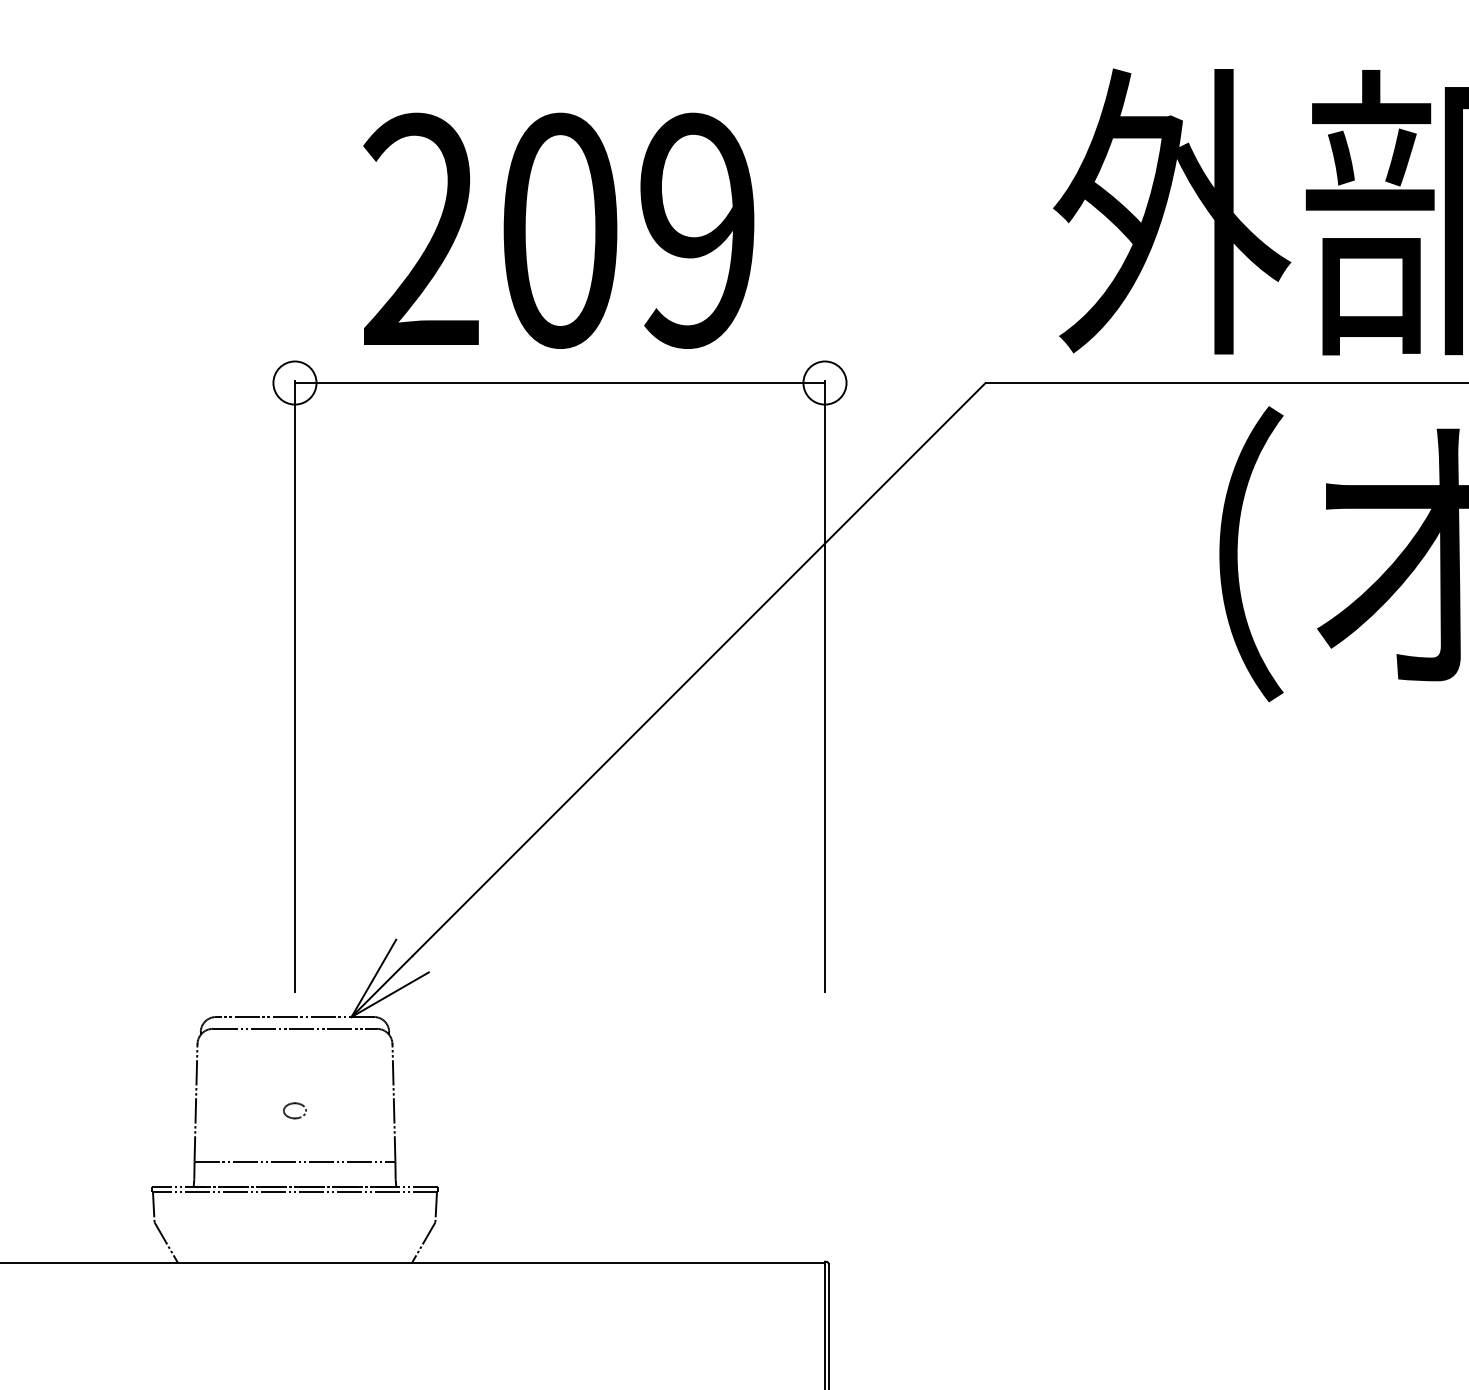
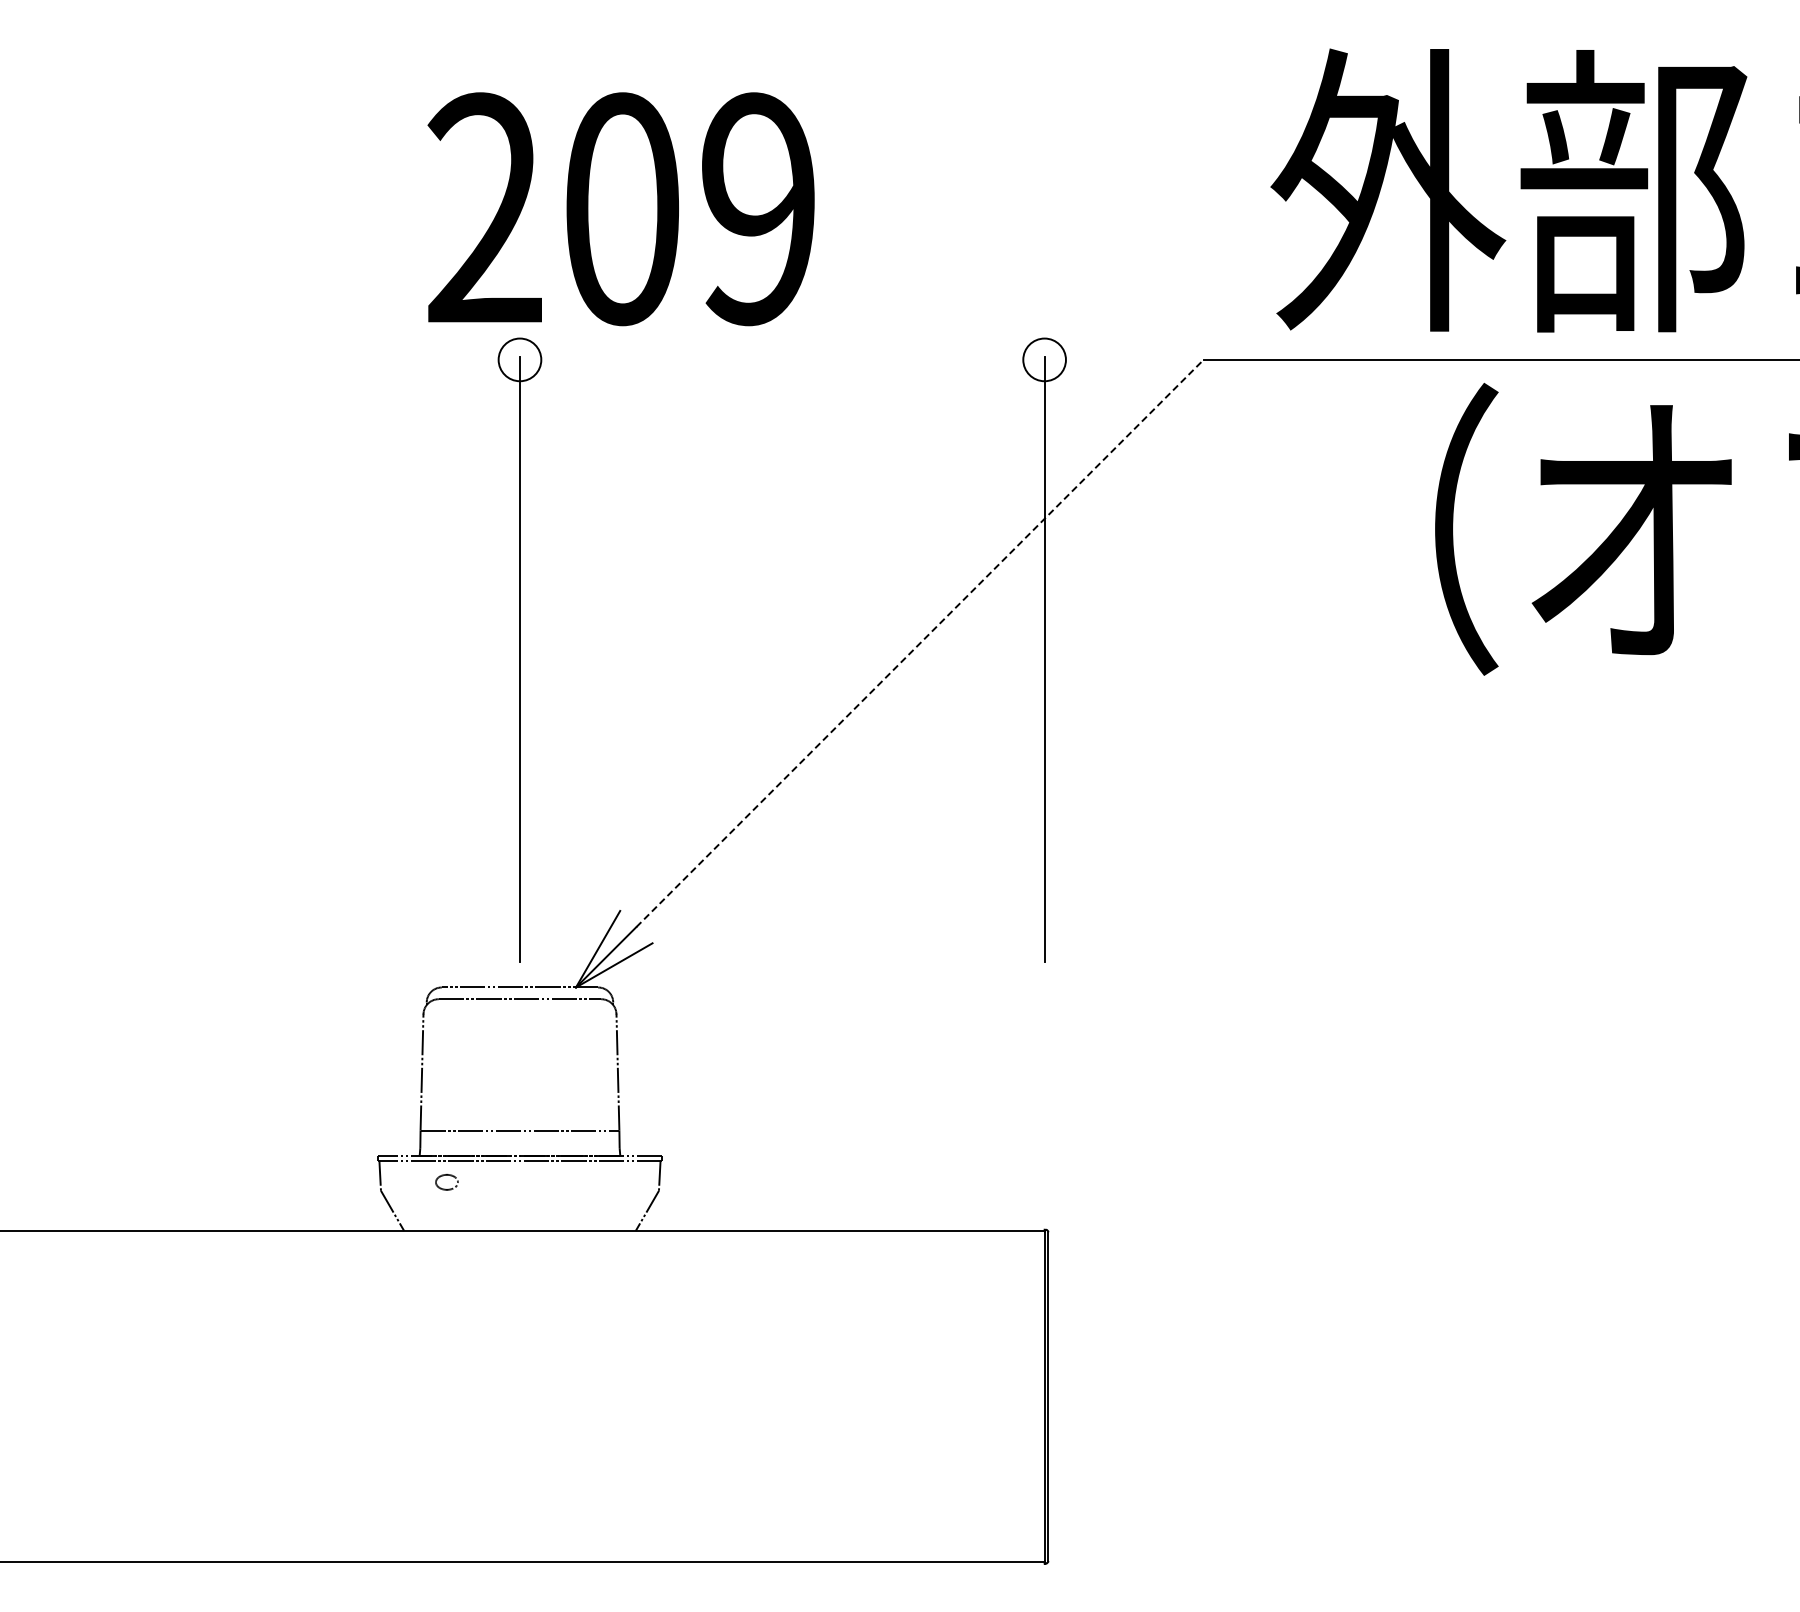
text: (558, 231) -> (620, 209), moved
line: (559, 382) -> (781, 359), removed
line: (699, 669) -> (920, 643), solid -> dashed
part: (293, 1117) -> (445, 1188), moved

